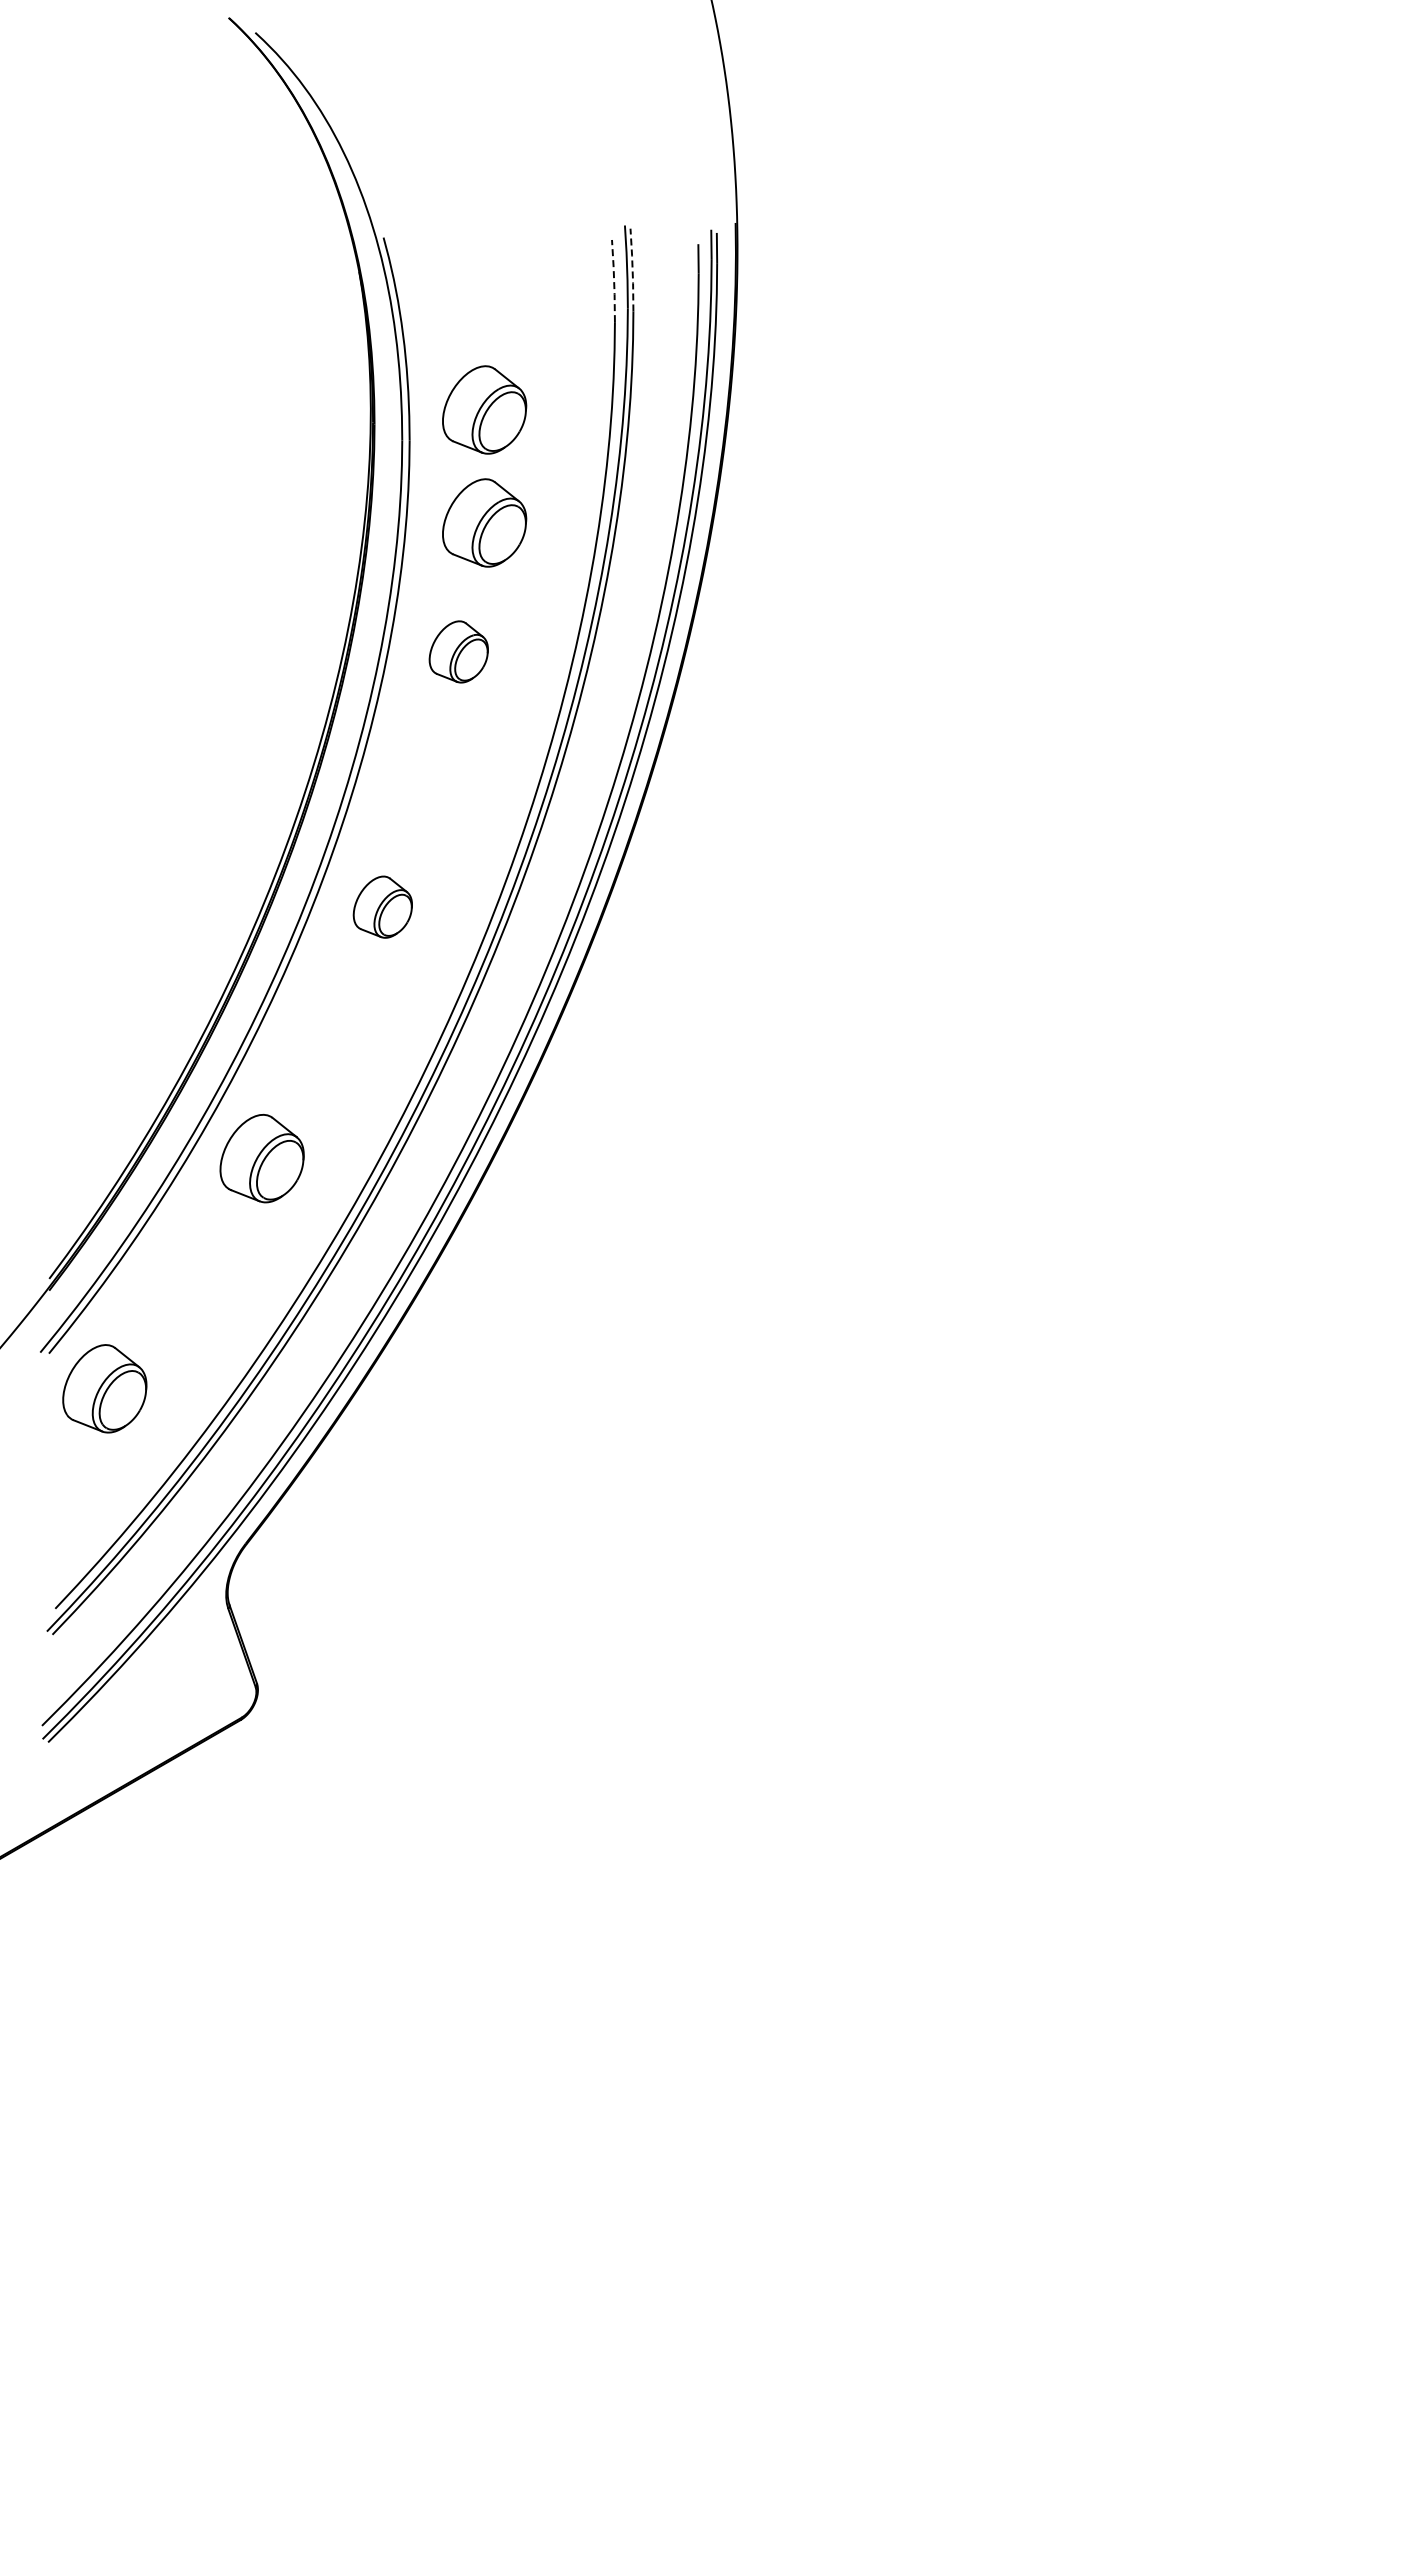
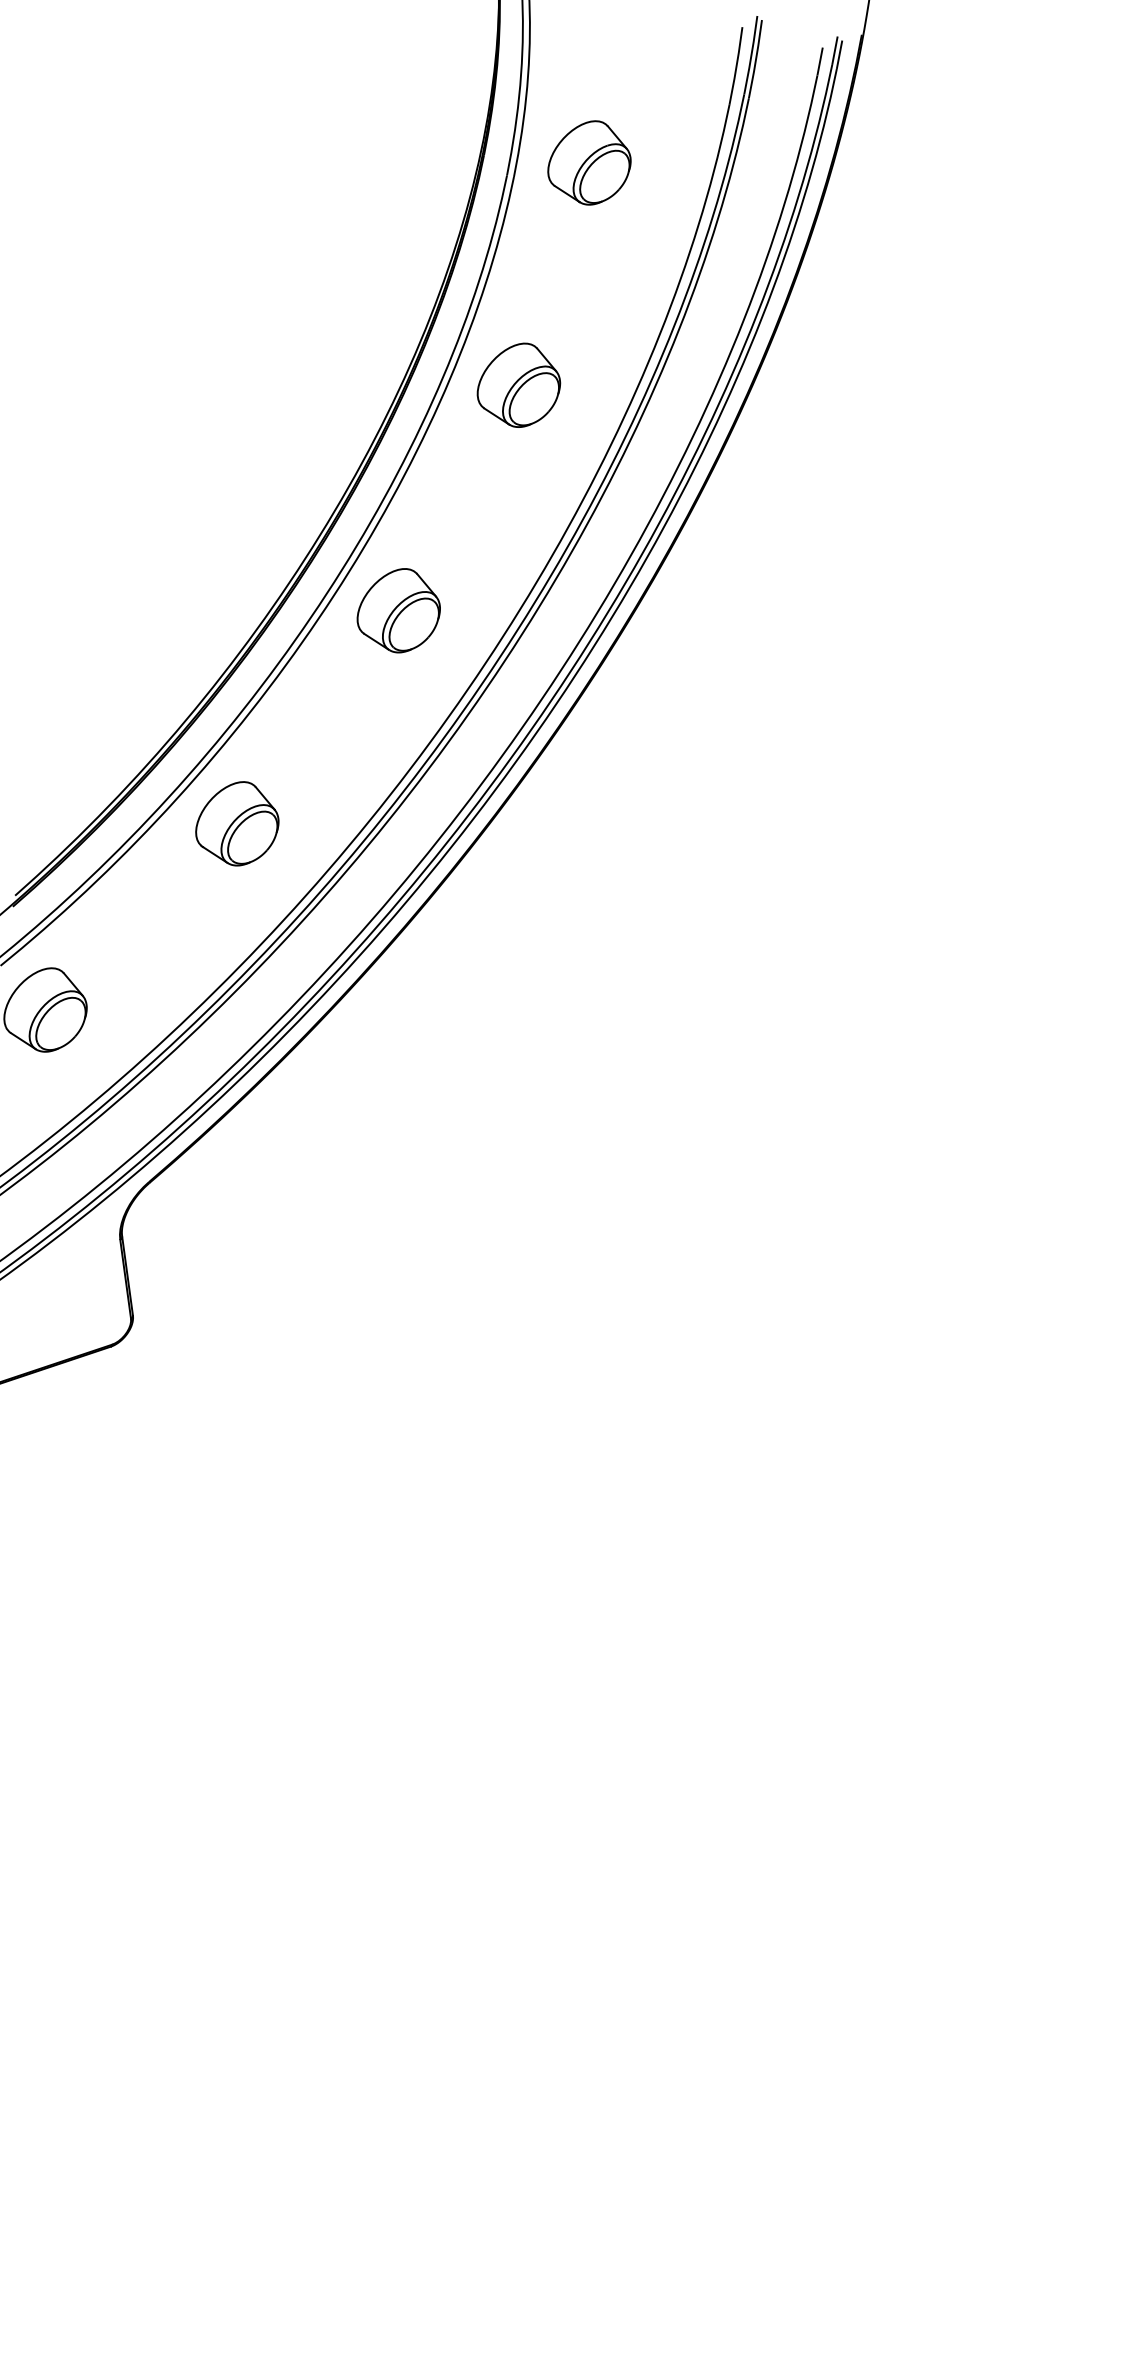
line: (632, 269) -> (756, 58), dashed -> solid
line: (614, 280) -> (737, 65), dashed -> solid
part: (484, 522) -> (568, 268), removed
part: (458, 651) -> (519, 384), size x1.43
part: (382, 906) -> (399, 609), size x1.43

